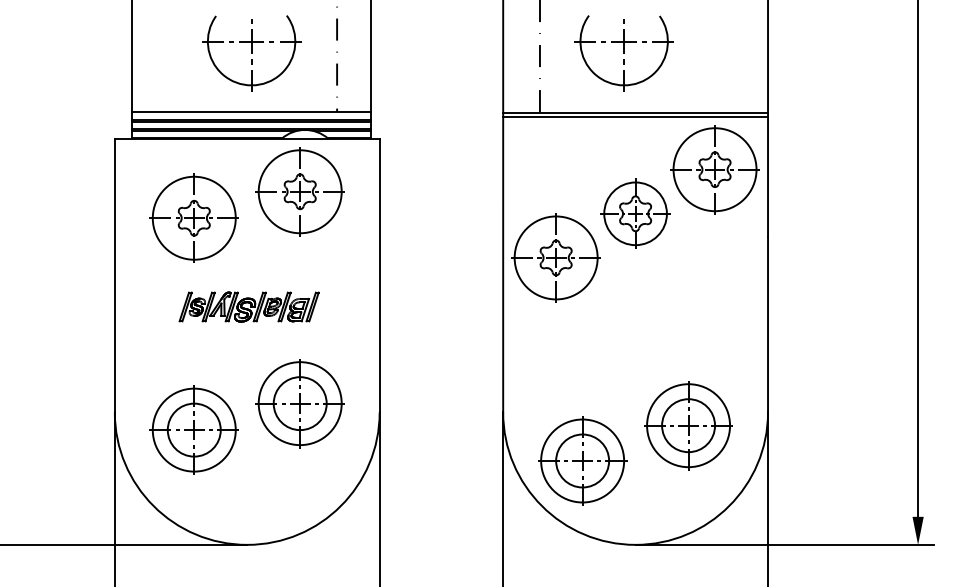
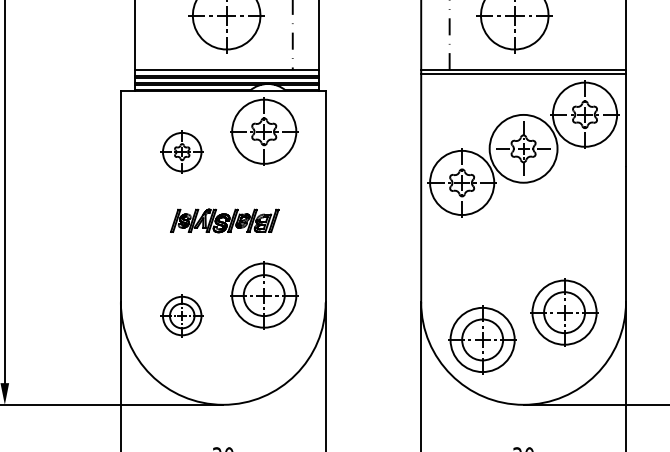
circle: (635, 213) -> (523, 148), size x1.4
part: (193, 217) -> (181, 151), size x0.6
part: (193, 429) -> (181, 315), size x0.6

